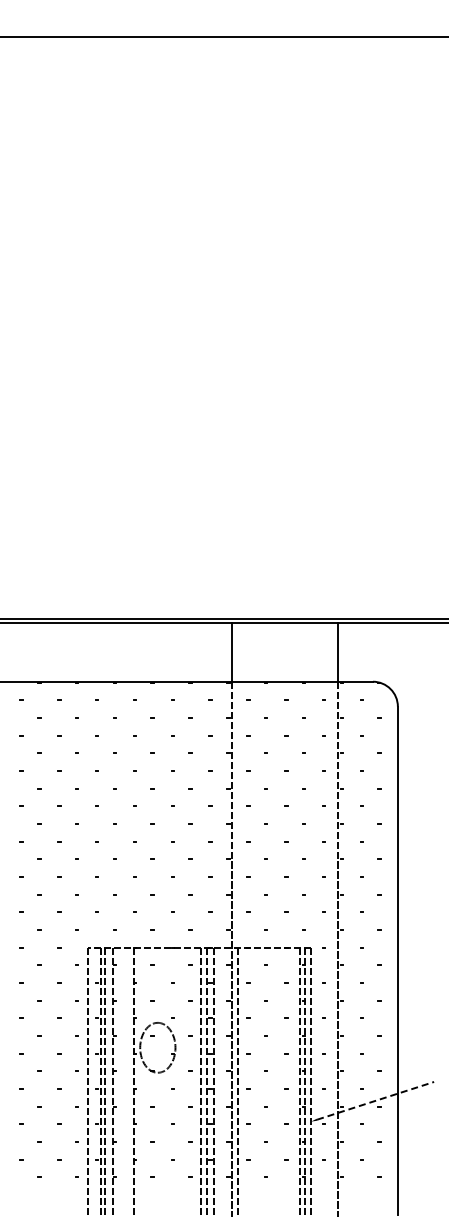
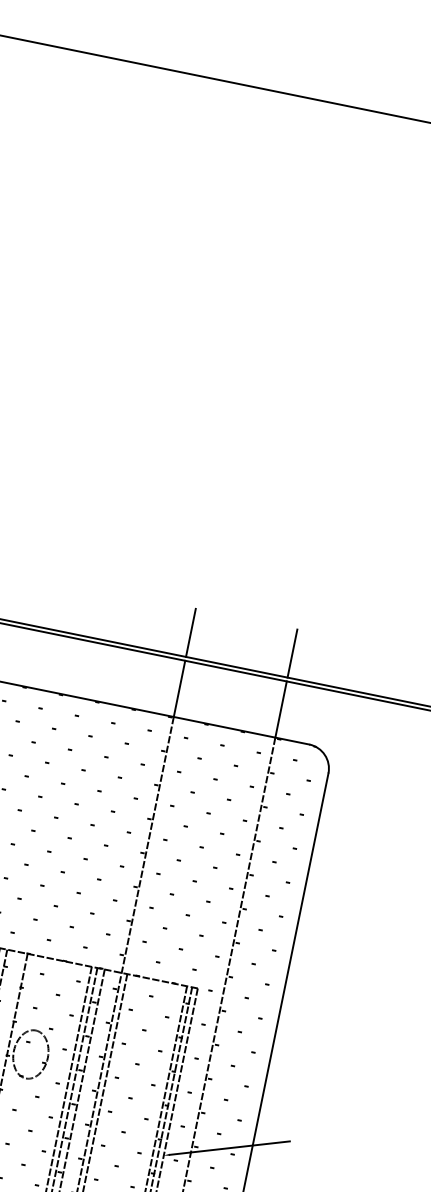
line: (232, 594) -> (191, 633), added
line: (337, 594) -> (292, 653), added
line: (376, 1100) -> (230, 1147), dashed -> solid

